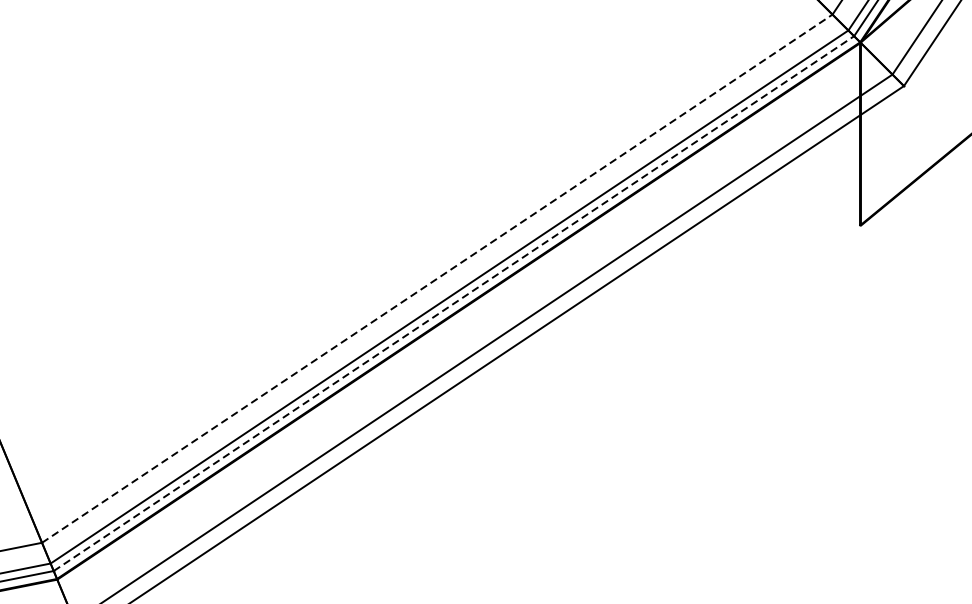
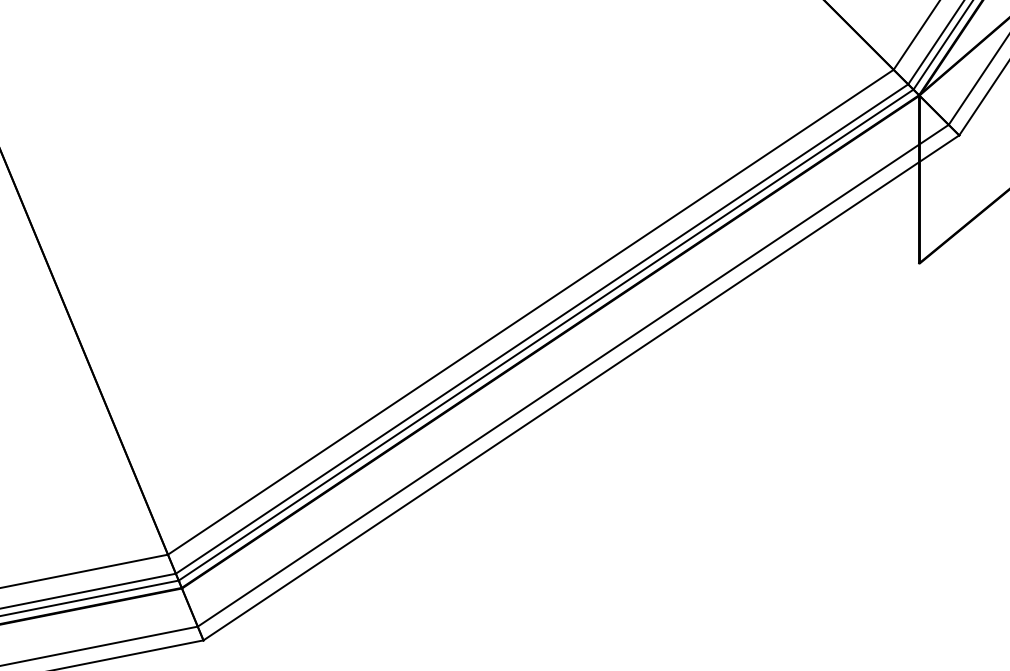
line: (438, 277) -> (531, 311), dashed -> solid
line: (454, 304) -> (546, 335), dashed -> solid

